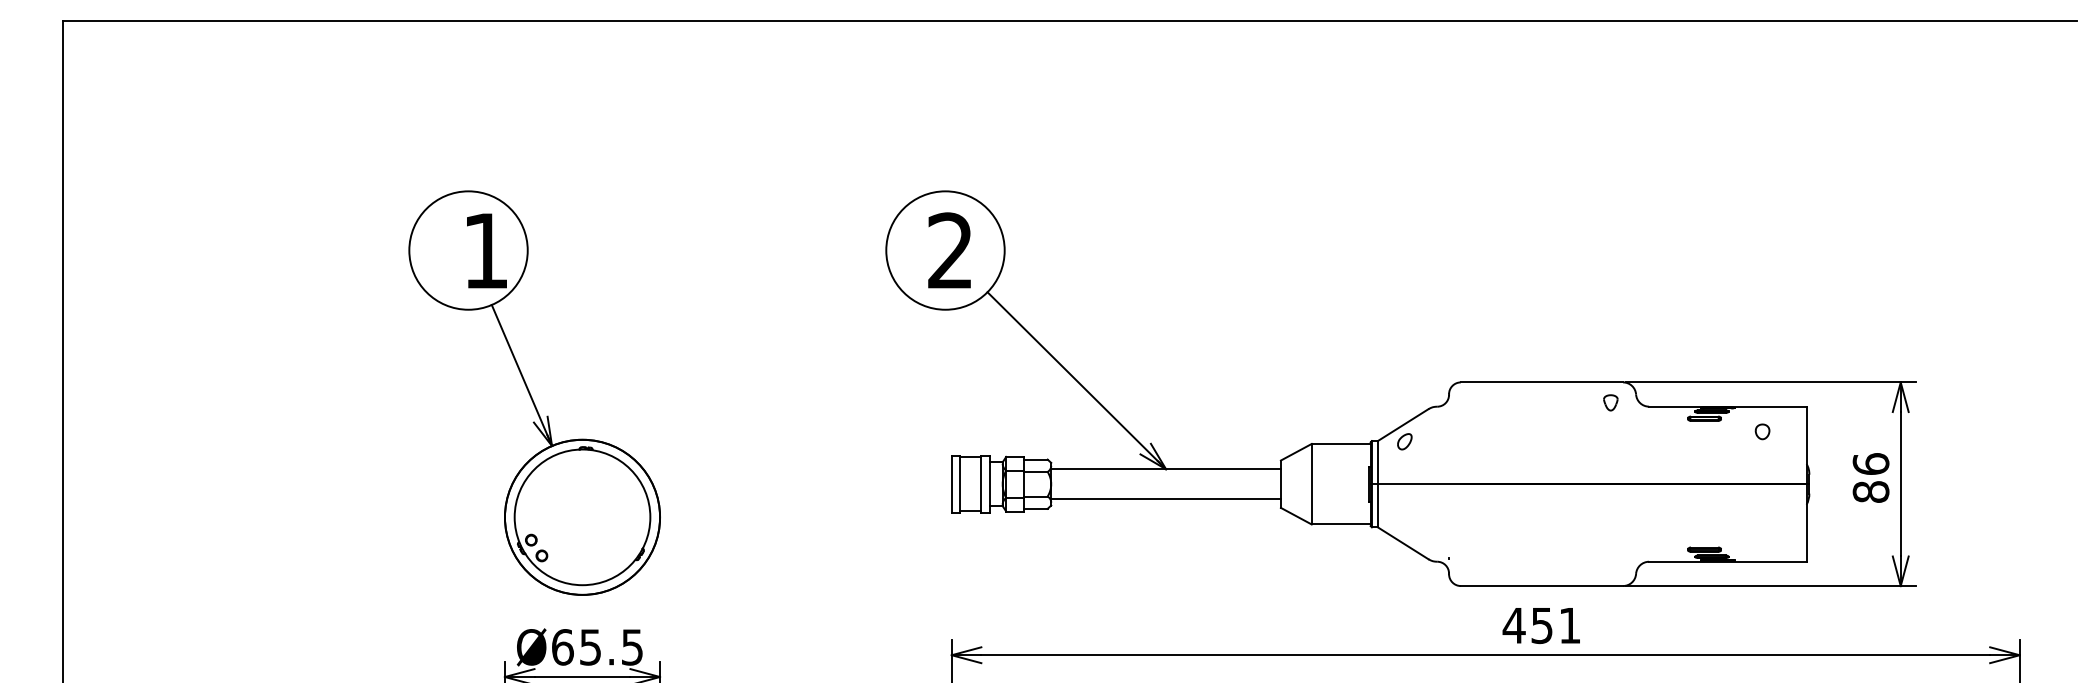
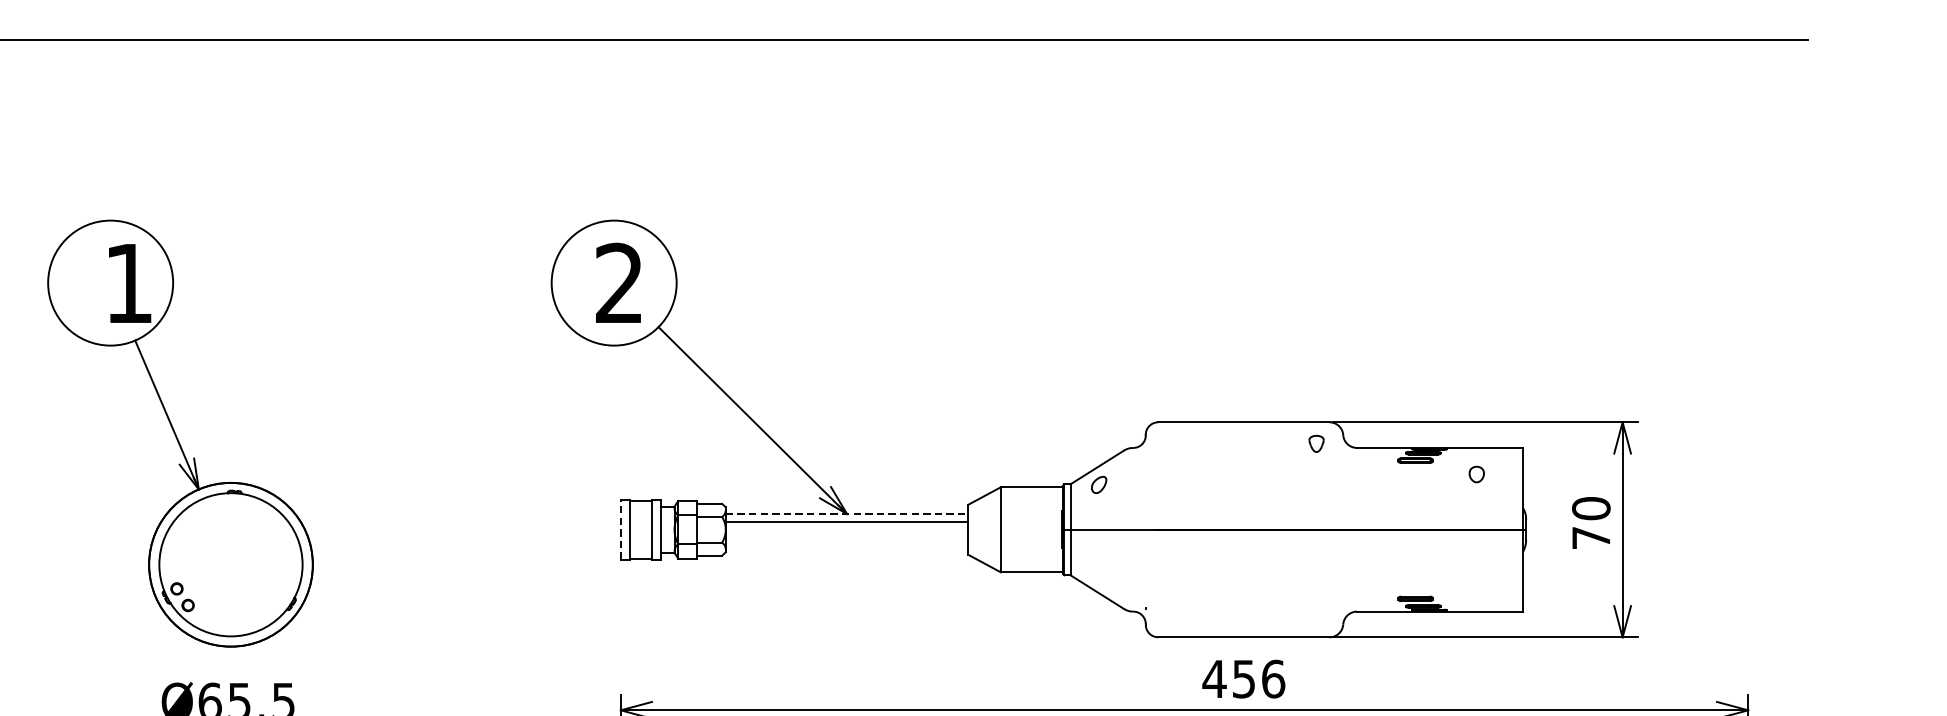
line: (1166, 469) -> (847, 514), solid -> dashed
text: (1870, 477) -> (1590, 522), 86 -> 70
line: (951, 483) -> (620, 529), solid -> dashed
line: (1165, 499) -> (846, 522), moved
text: (1570, 625) -> (1273, 678), 451 -> 456

